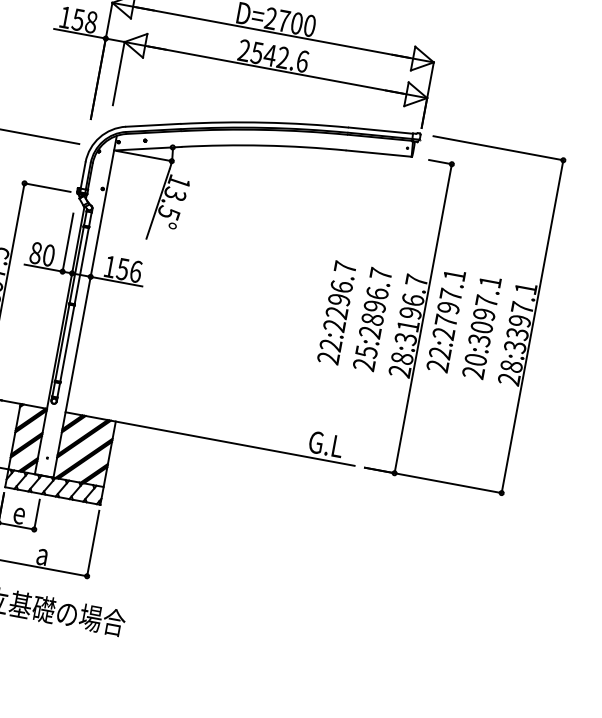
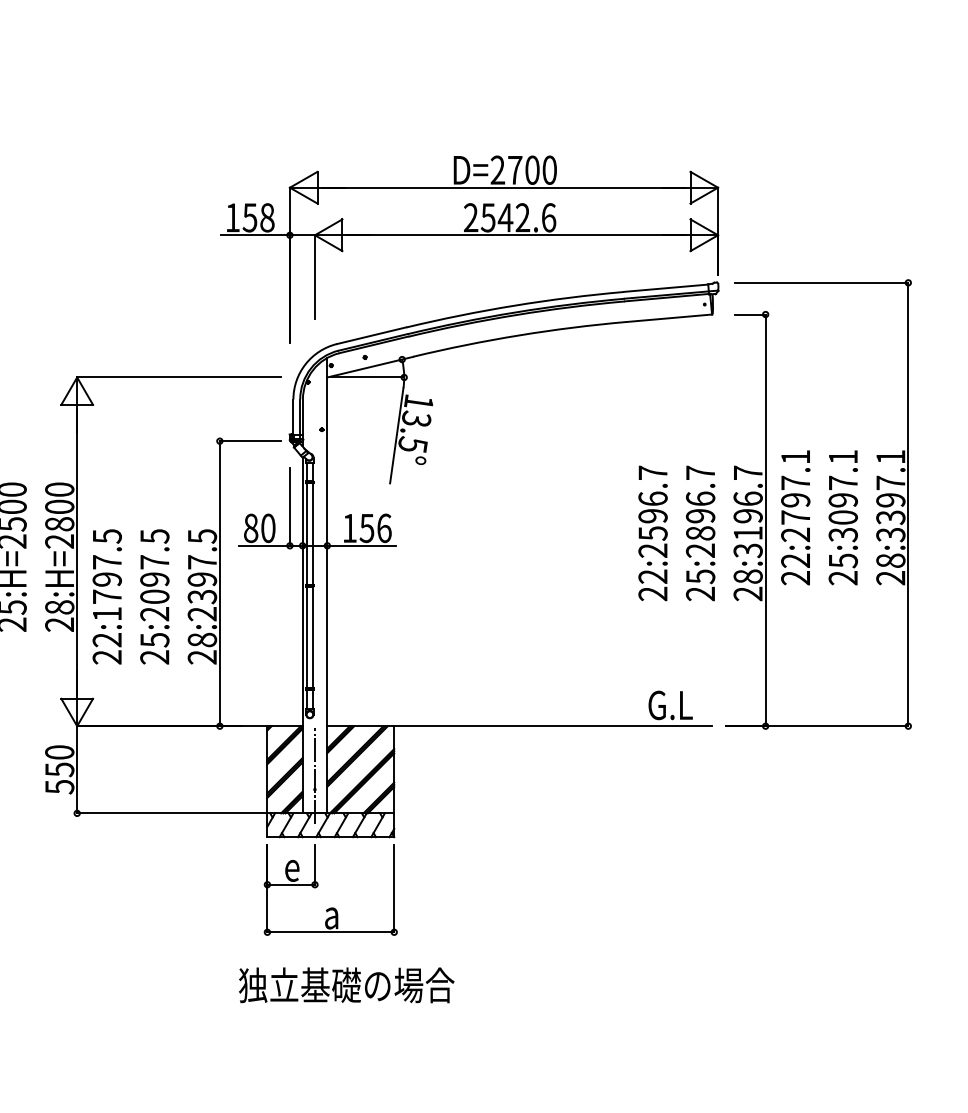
text: (336, 312) -> (652, 533), 22:2296.7 -> 22:2596.7
text: (475, 359) -> (842, 560), 20:3097.1 -> 25:3097.1
line: (49, 447) -> (314, 775), added

